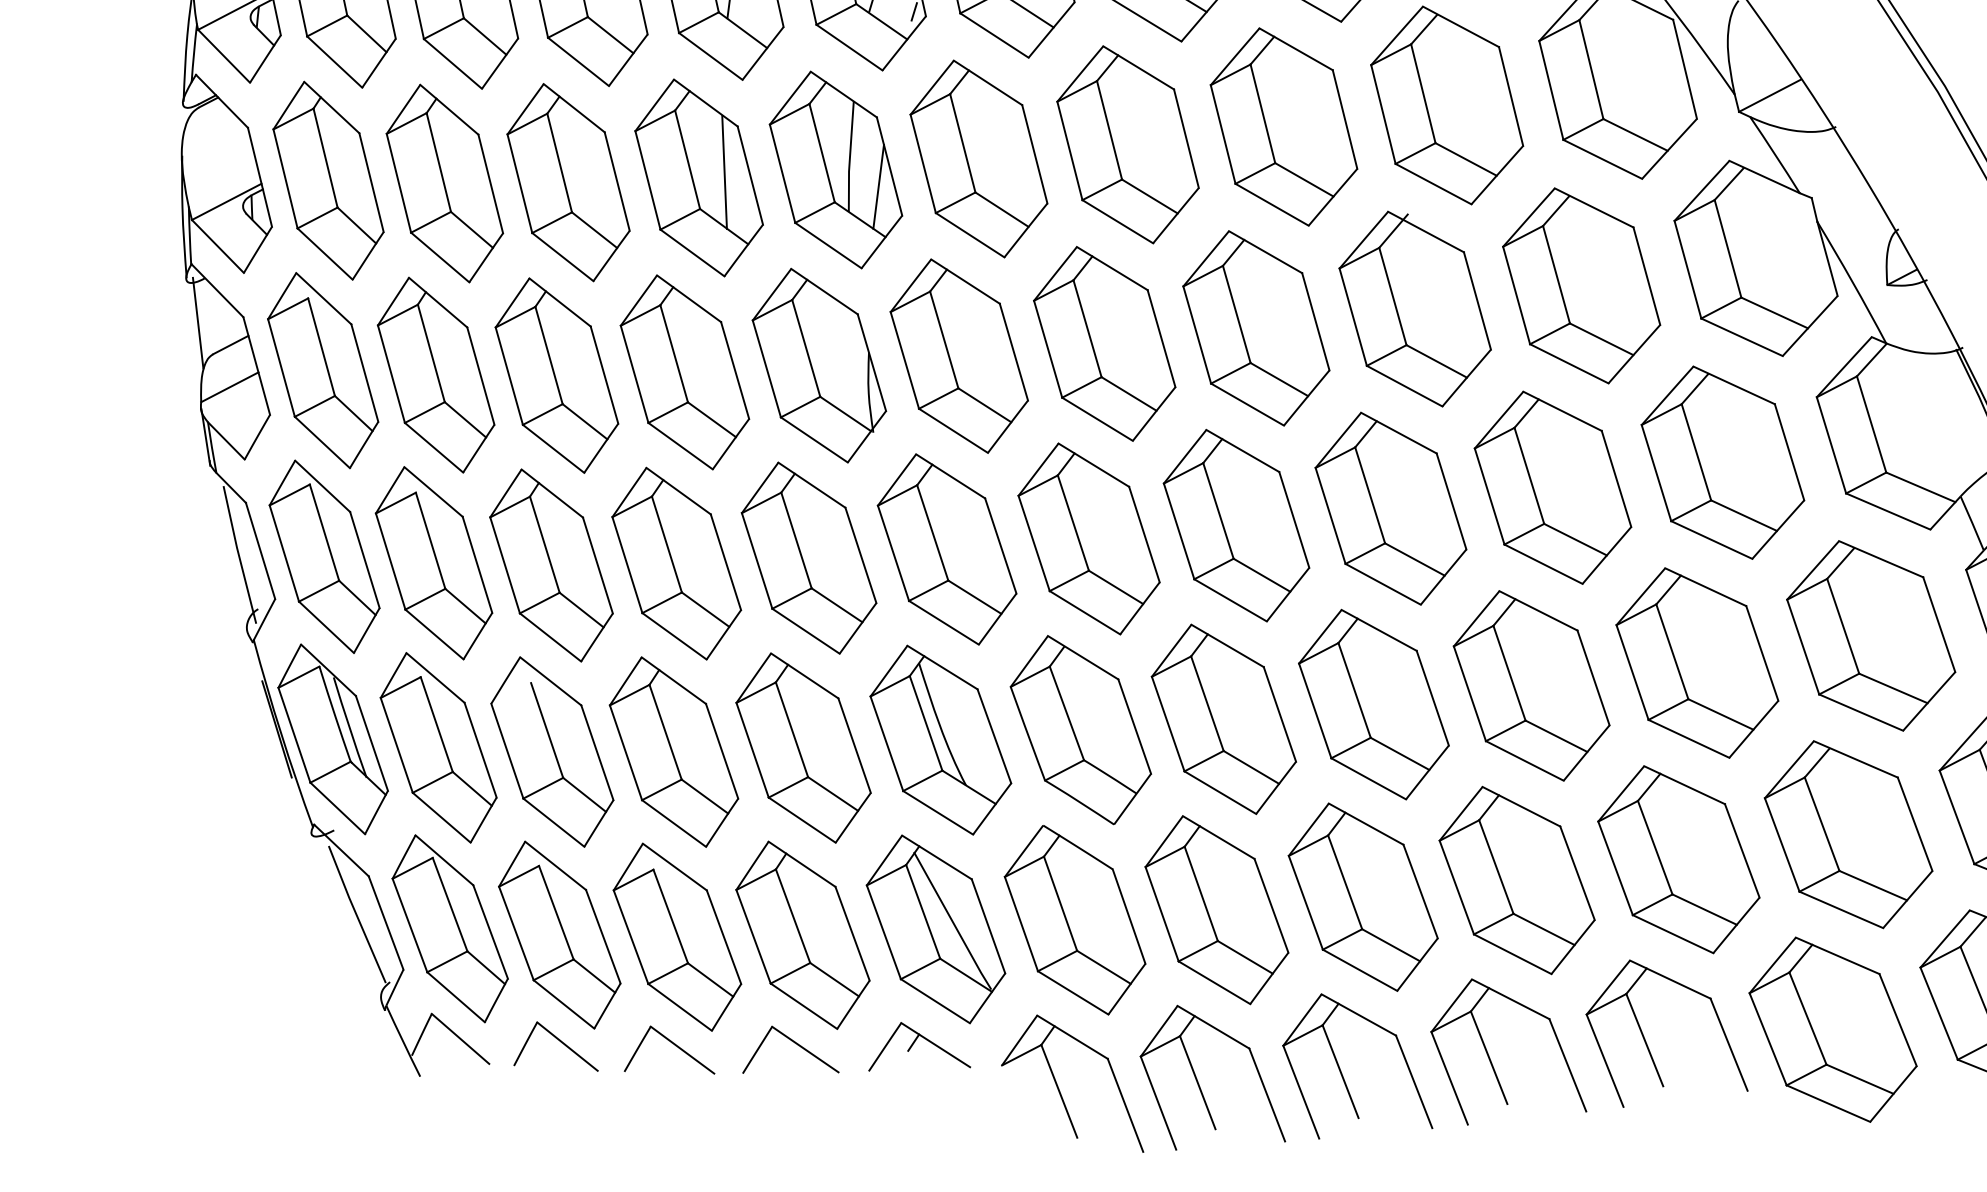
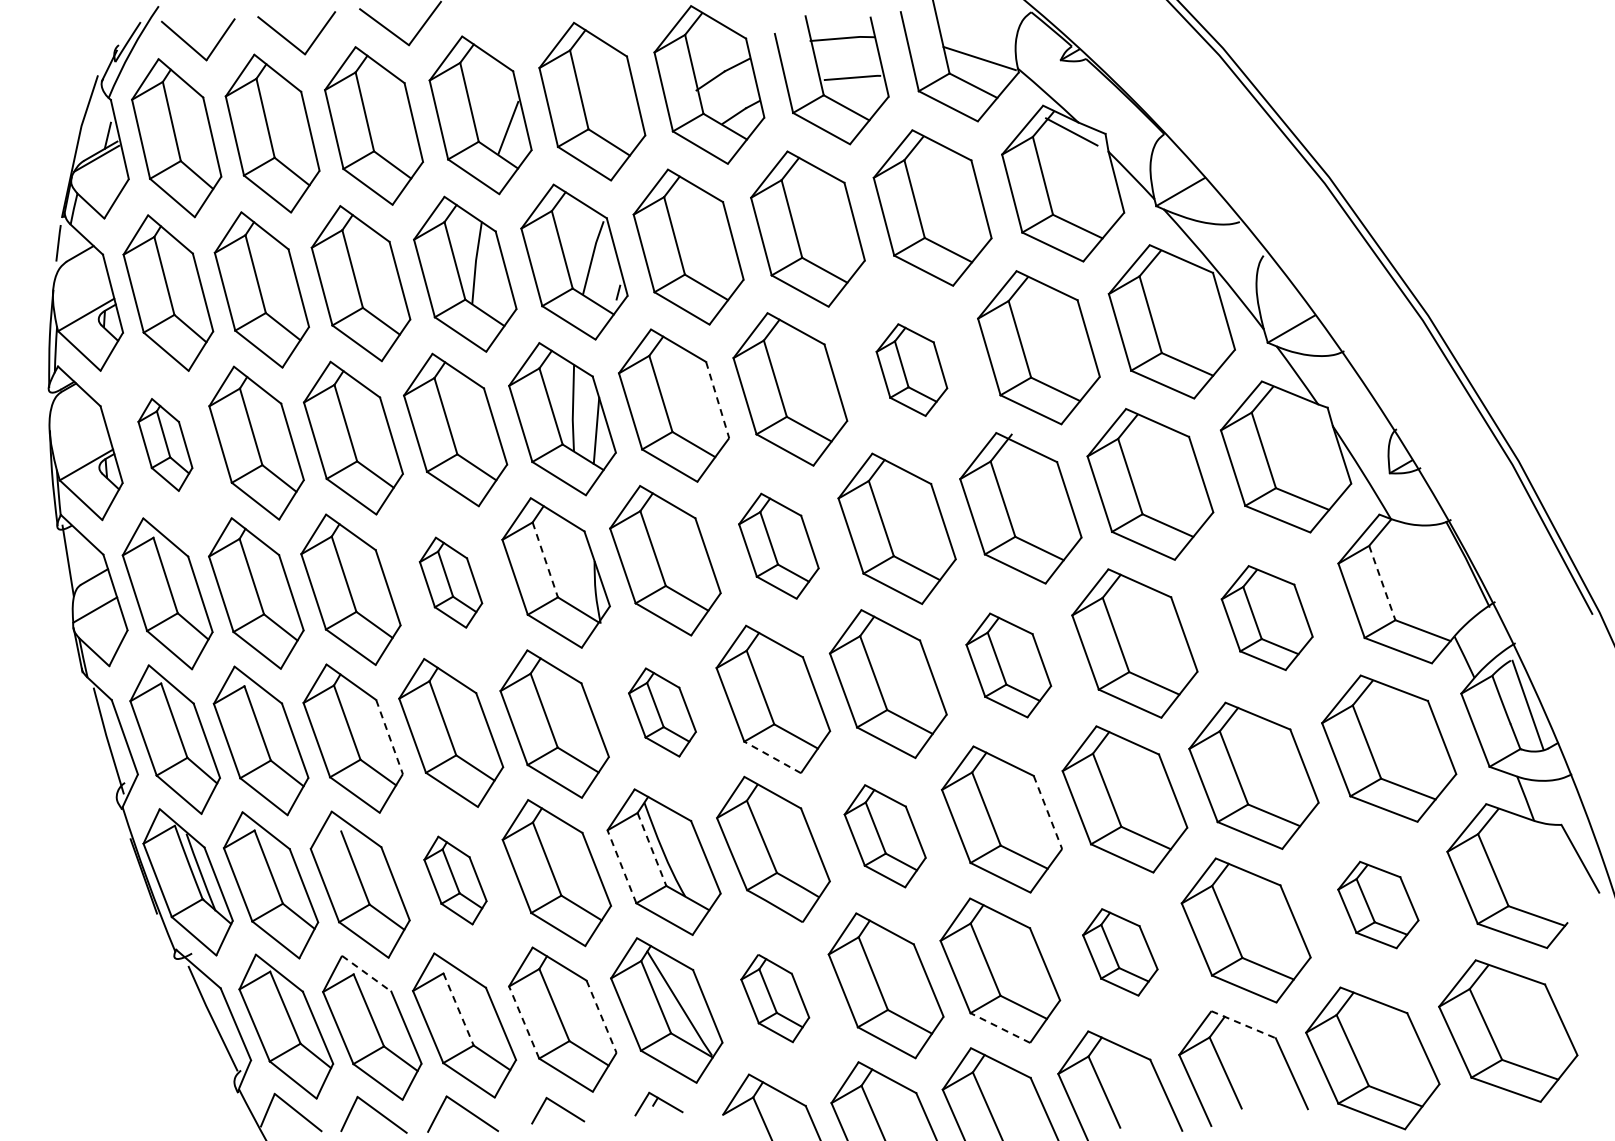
part: (1283, 126) -> (911, 369), size x0.6
line: (1034, 154) -> (717, 400), solid -> dashed
line: (724, 171) -> (475, 424), removed
part: (328, 180) -> (165, 444), size x0.6
part: (1104, 344) -> (778, 546), size x0.7
line: (806, 347) -> (545, 559), solid -> dashed
part: (684, 371) -> (450, 582), size x0.6
line: (1871, 425) -> (1382, 583), solid -> dashed
part: (1723, 461) -> (1267, 617), size x0.7
part: (1390, 508) -> (1008, 665), size x0.7
part: (947, 549) -> (662, 712), size x0.6
line: (597, 566) -> (389, 737), solid -> dashed
line: (1084, 612) -> (772, 757), solid -> dashed
line: (1433, 698) -> (1048, 812), solid -> dashed
part: (1224, 719) -> (885, 836), size x0.7
line: (926, 723) -> (652, 849), solid -> dashed
line: (886, 743) -> (621, 866), solid -> dashed
part: (673, 751) -> (455, 880), size x0.6
part: (1848, 833) -> (1378, 904), size x0.6
line: (556, 866) -> (367, 974), solid -> dashed
part: (1517, 880) -> (1120, 952), size x0.6
line: (670, 916) -> (458, 1009), solid -> dashed
part: (1073, 920) -> (774, 998), size x0.6
line: (852, 934) -> (601, 1017), solid -> dashed
line: (752, 936) -> (523, 1022), solid -> dashed
line: (1359, 969) -> (999, 1027), solid -> dashed
line: (1670, 979) -> (1243, 1024), solid -> dashed
part: (920, 1048) -> (658, 1104), size x0.6
part: (791, 1050) -> (557, 1110), size x0.7

